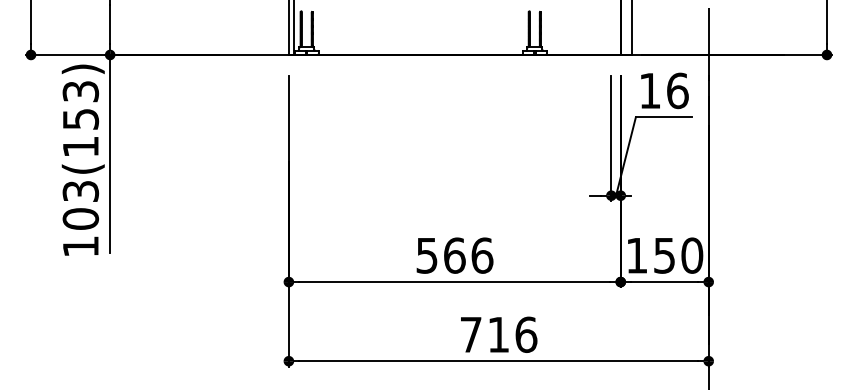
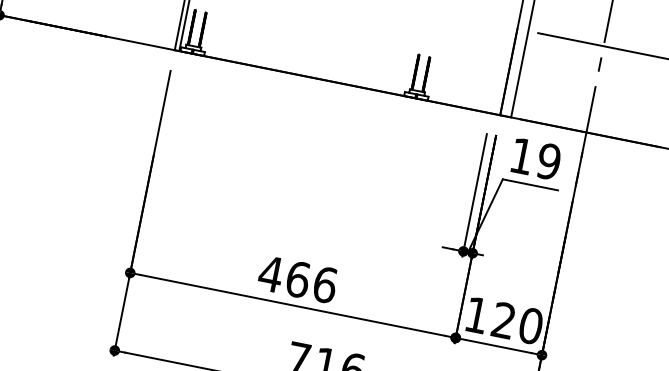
text: (677, 90) -> (548, 161), 16 -> 19
text: (426, 255) -> (270, 273), 566 -> 466
text: (664, 255) -> (503, 320), 150 -> 120

